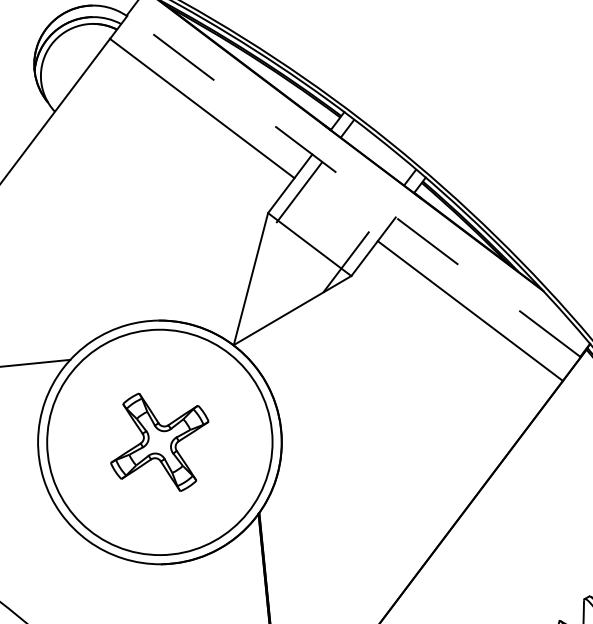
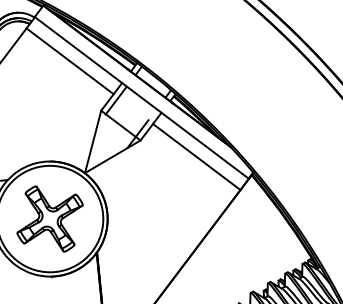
line: (353, 185) -> (141, 97), dashed -> solid
part: (158, 441) -> (49, 218), size x1.43

